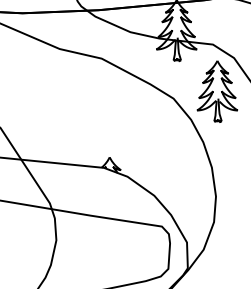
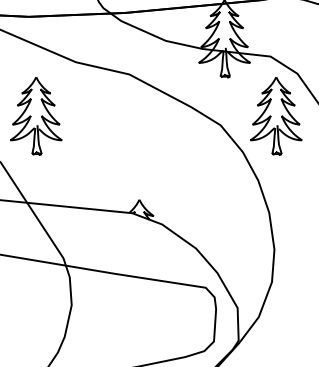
part: (28, 91) -> (36, 116), added

